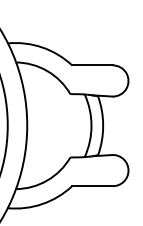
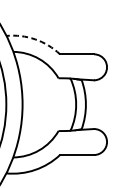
arc: (42, 47) -> (35, 39), solid -> dashed

